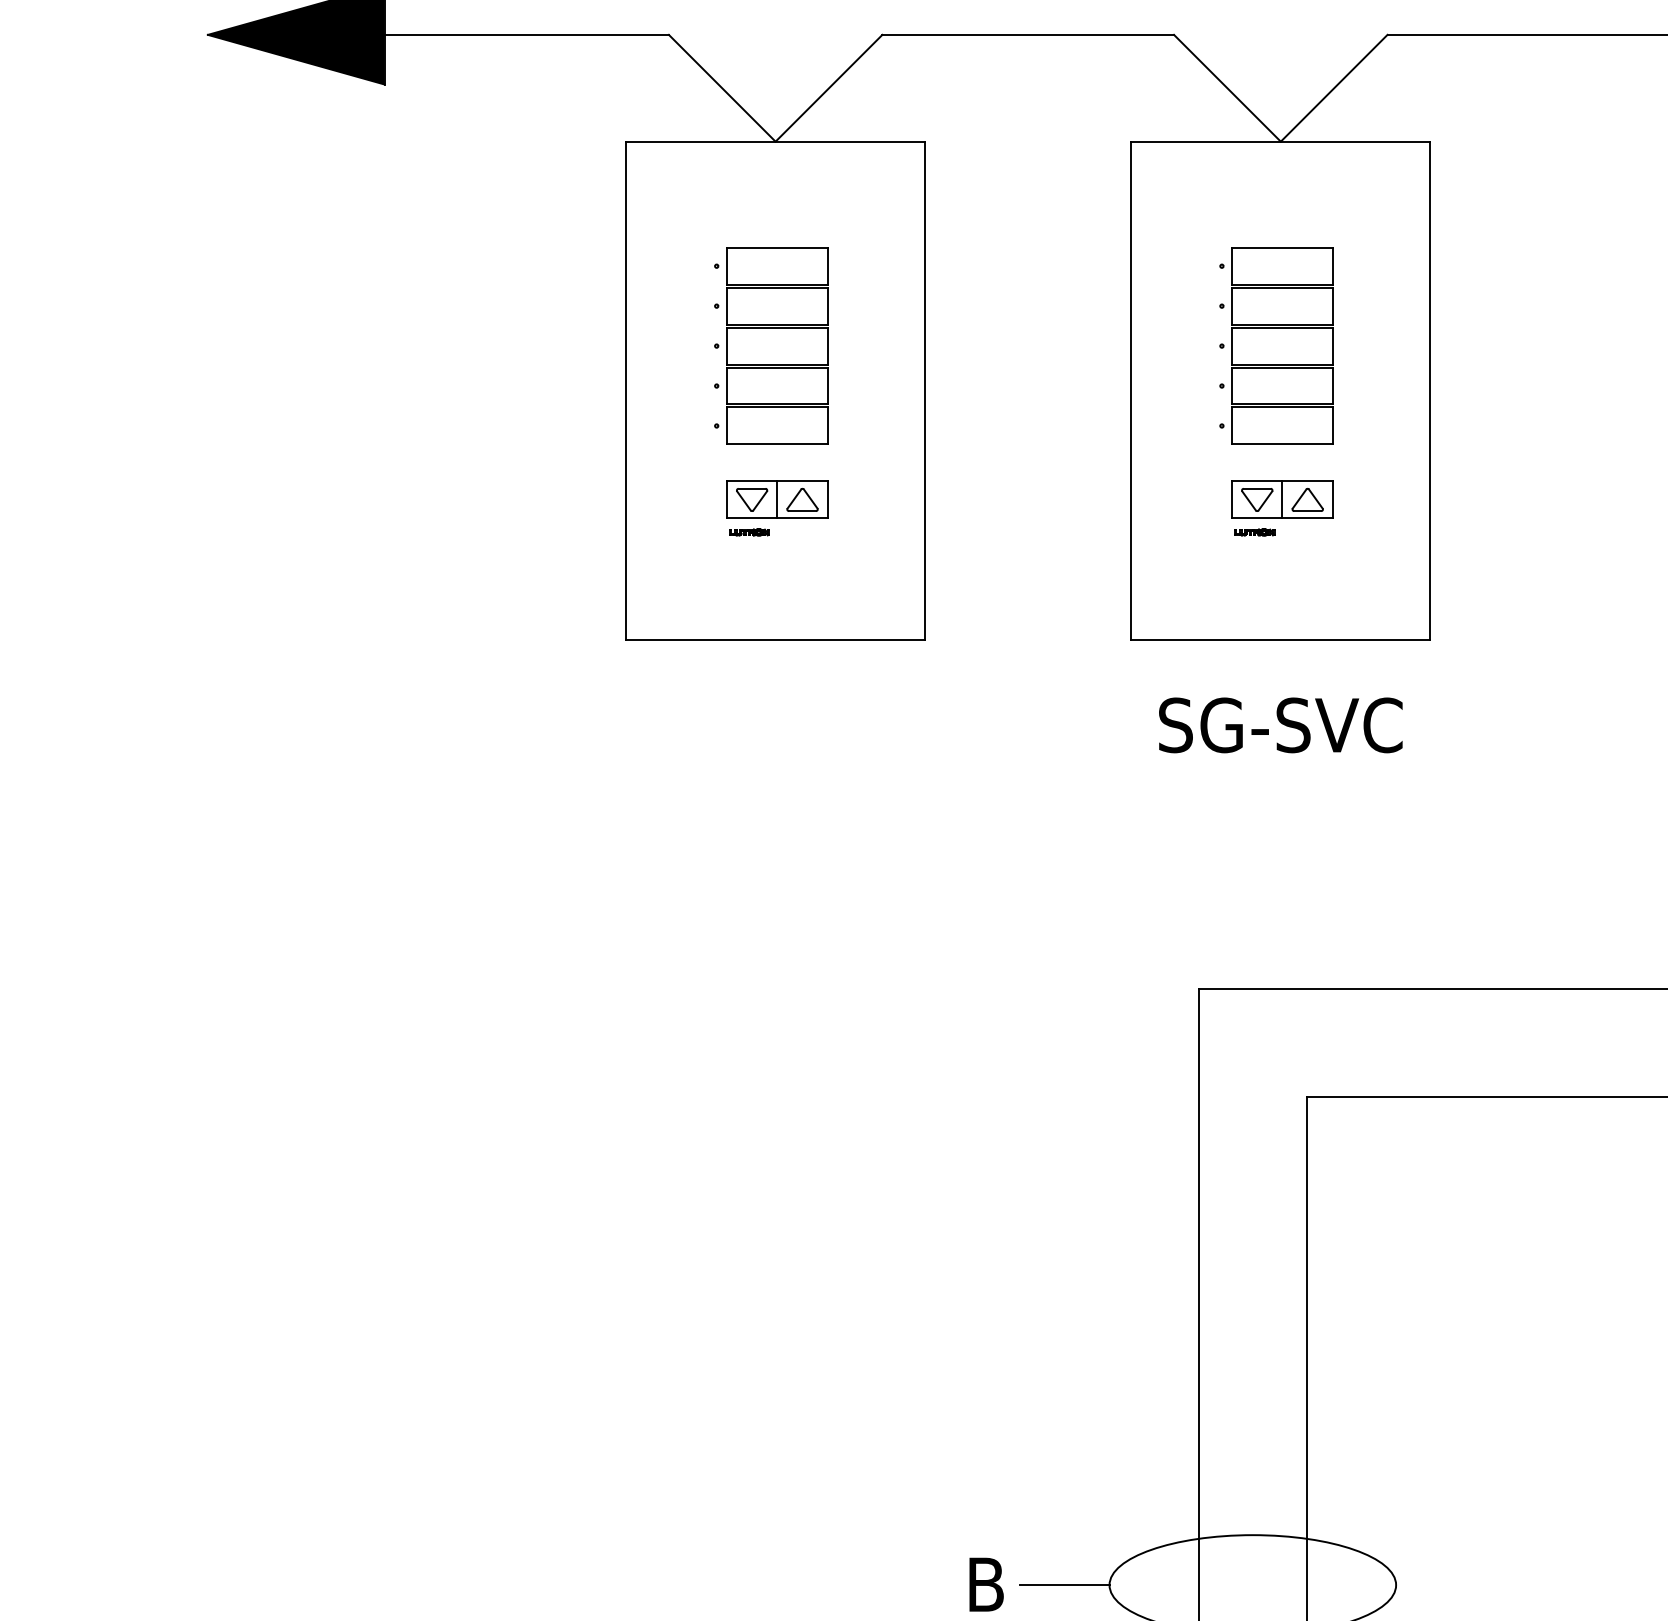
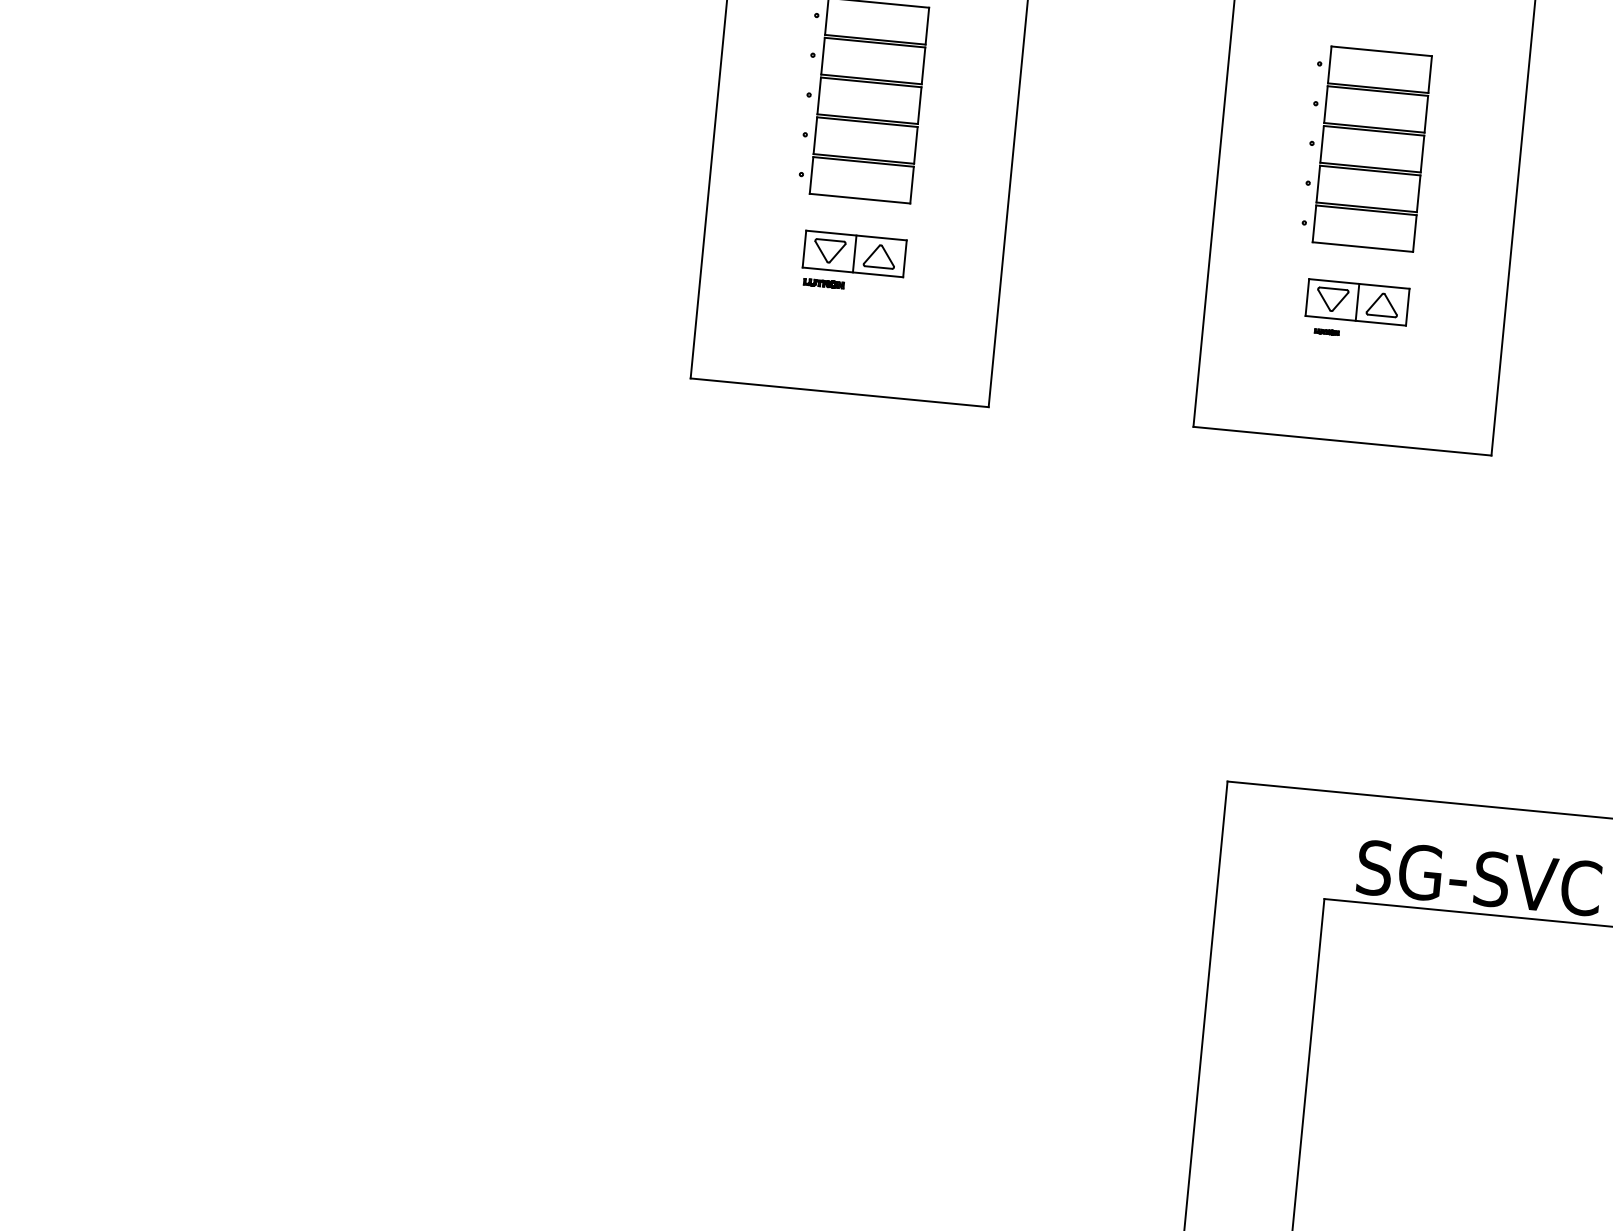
part: (1254, 532) -> (1326, 332), size x0.6
text: (1280, 725) -> (1478, 878), moved

